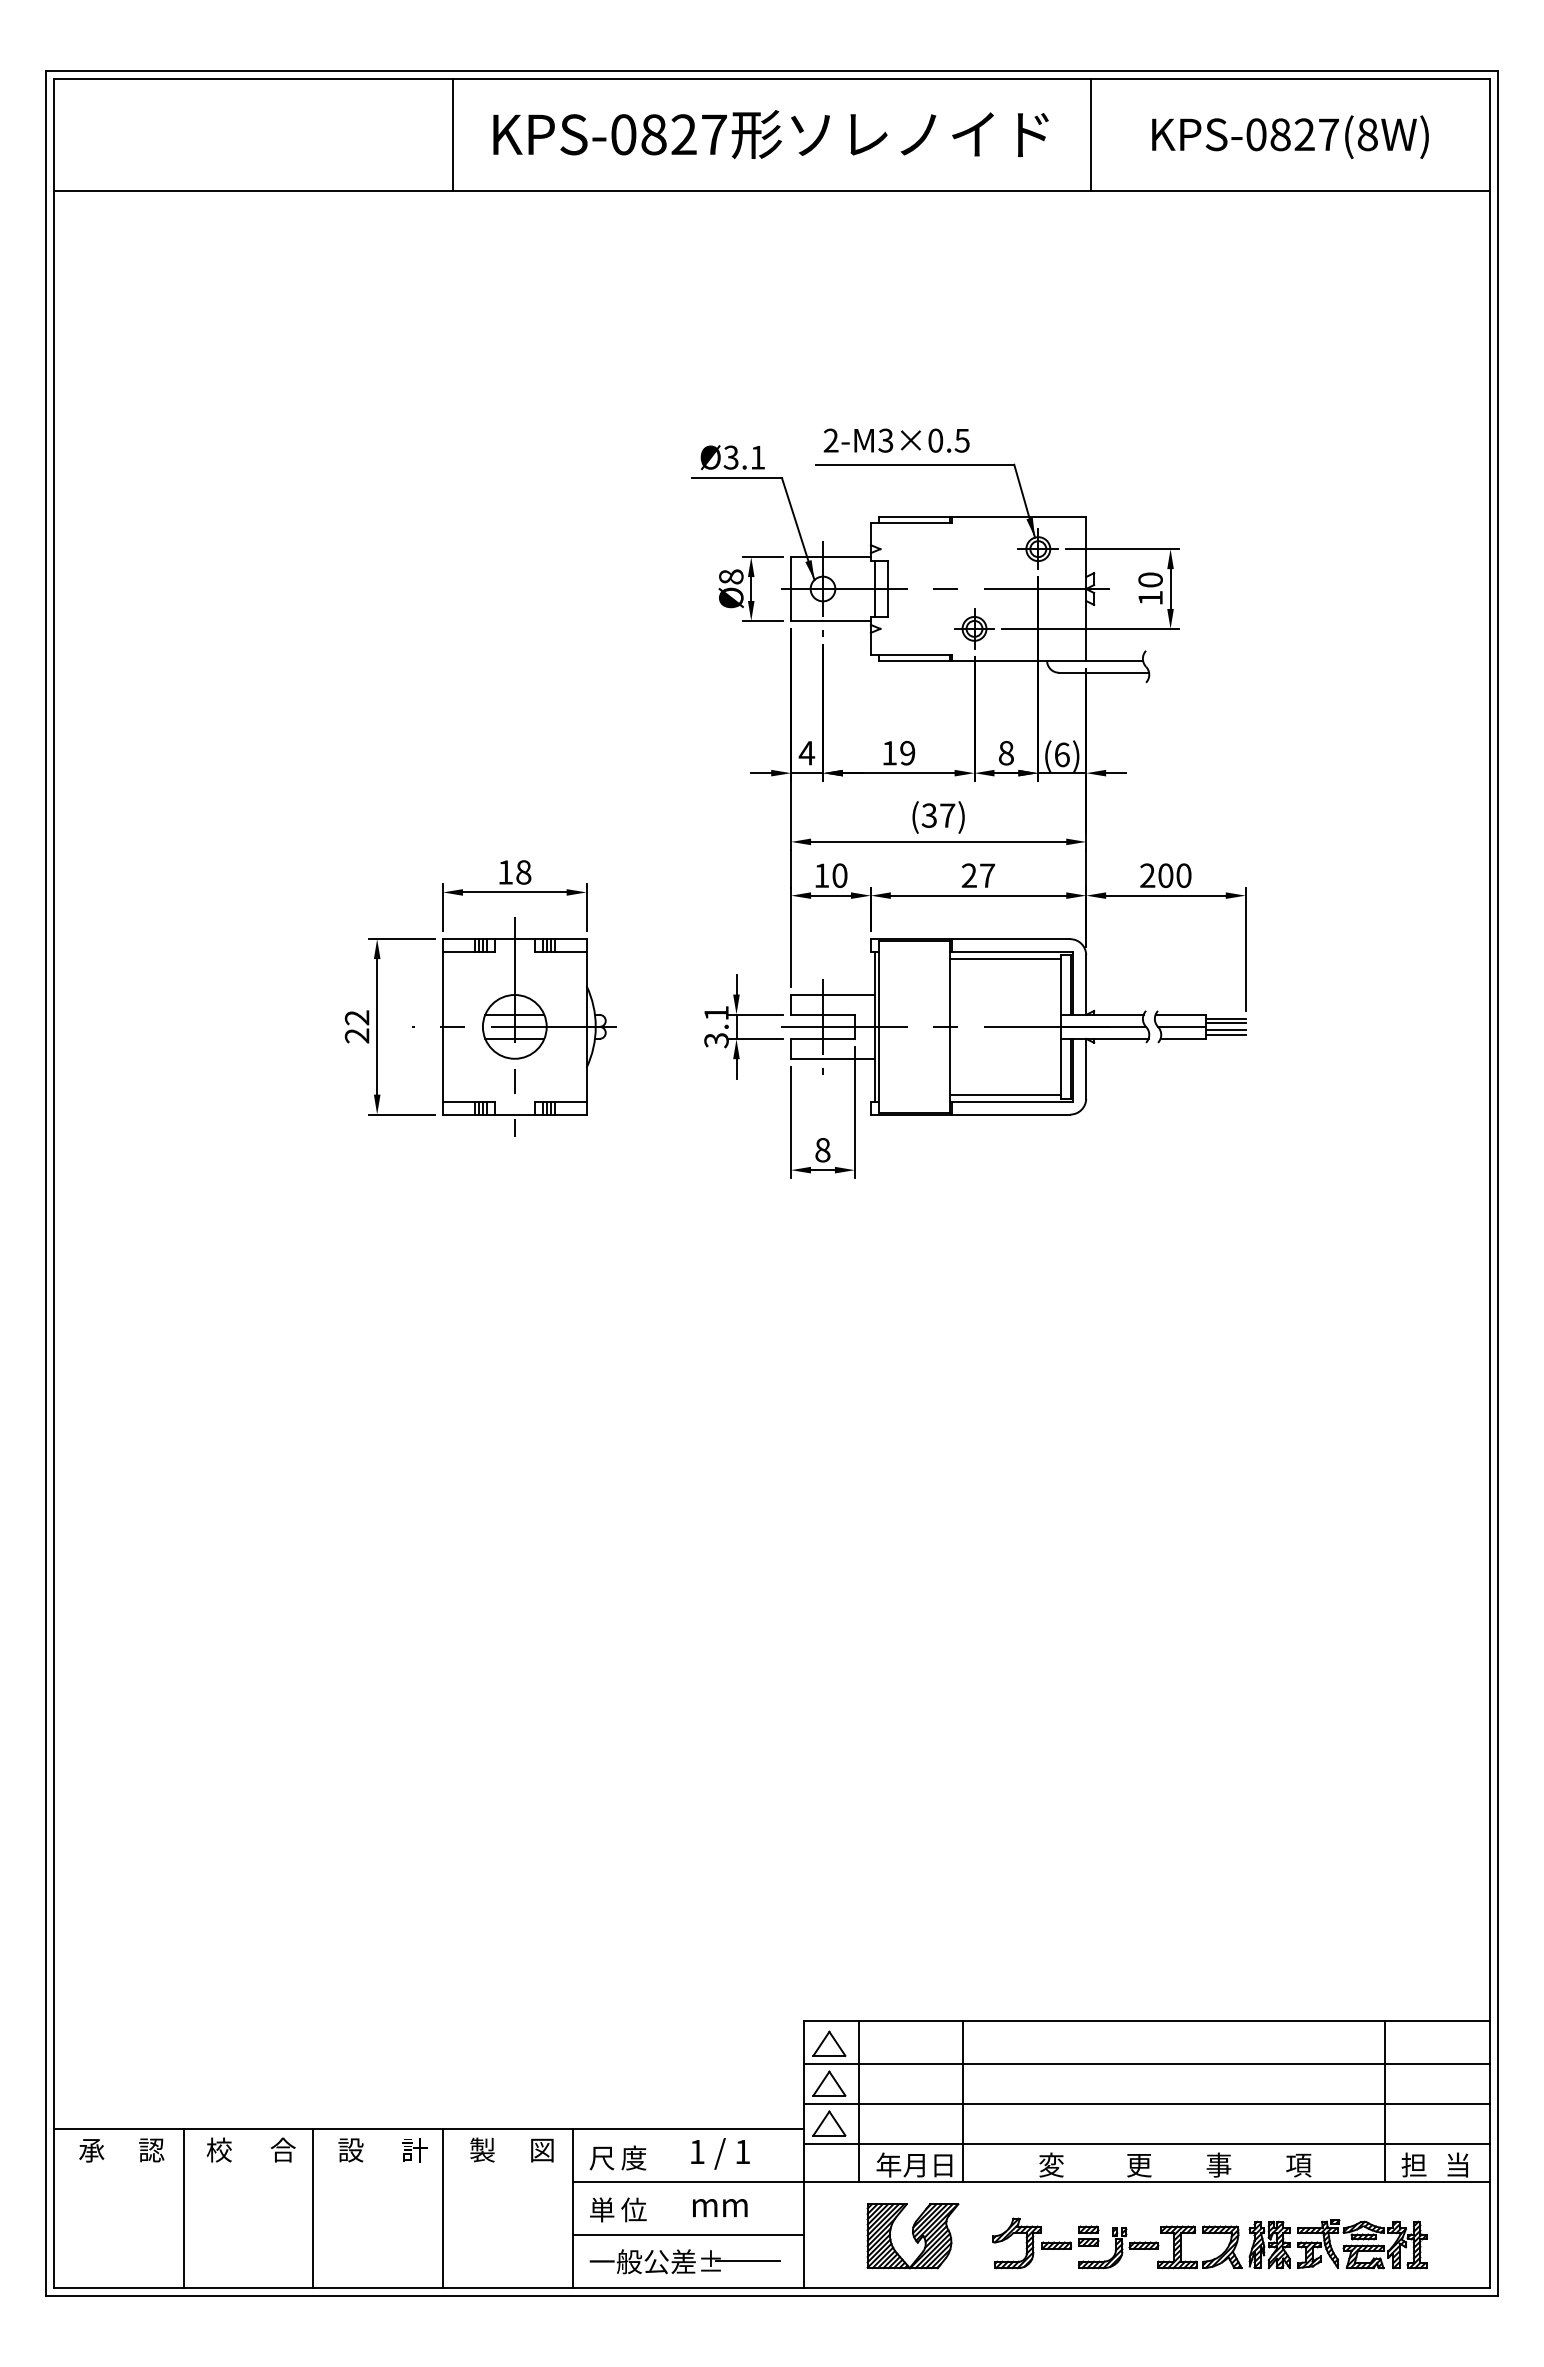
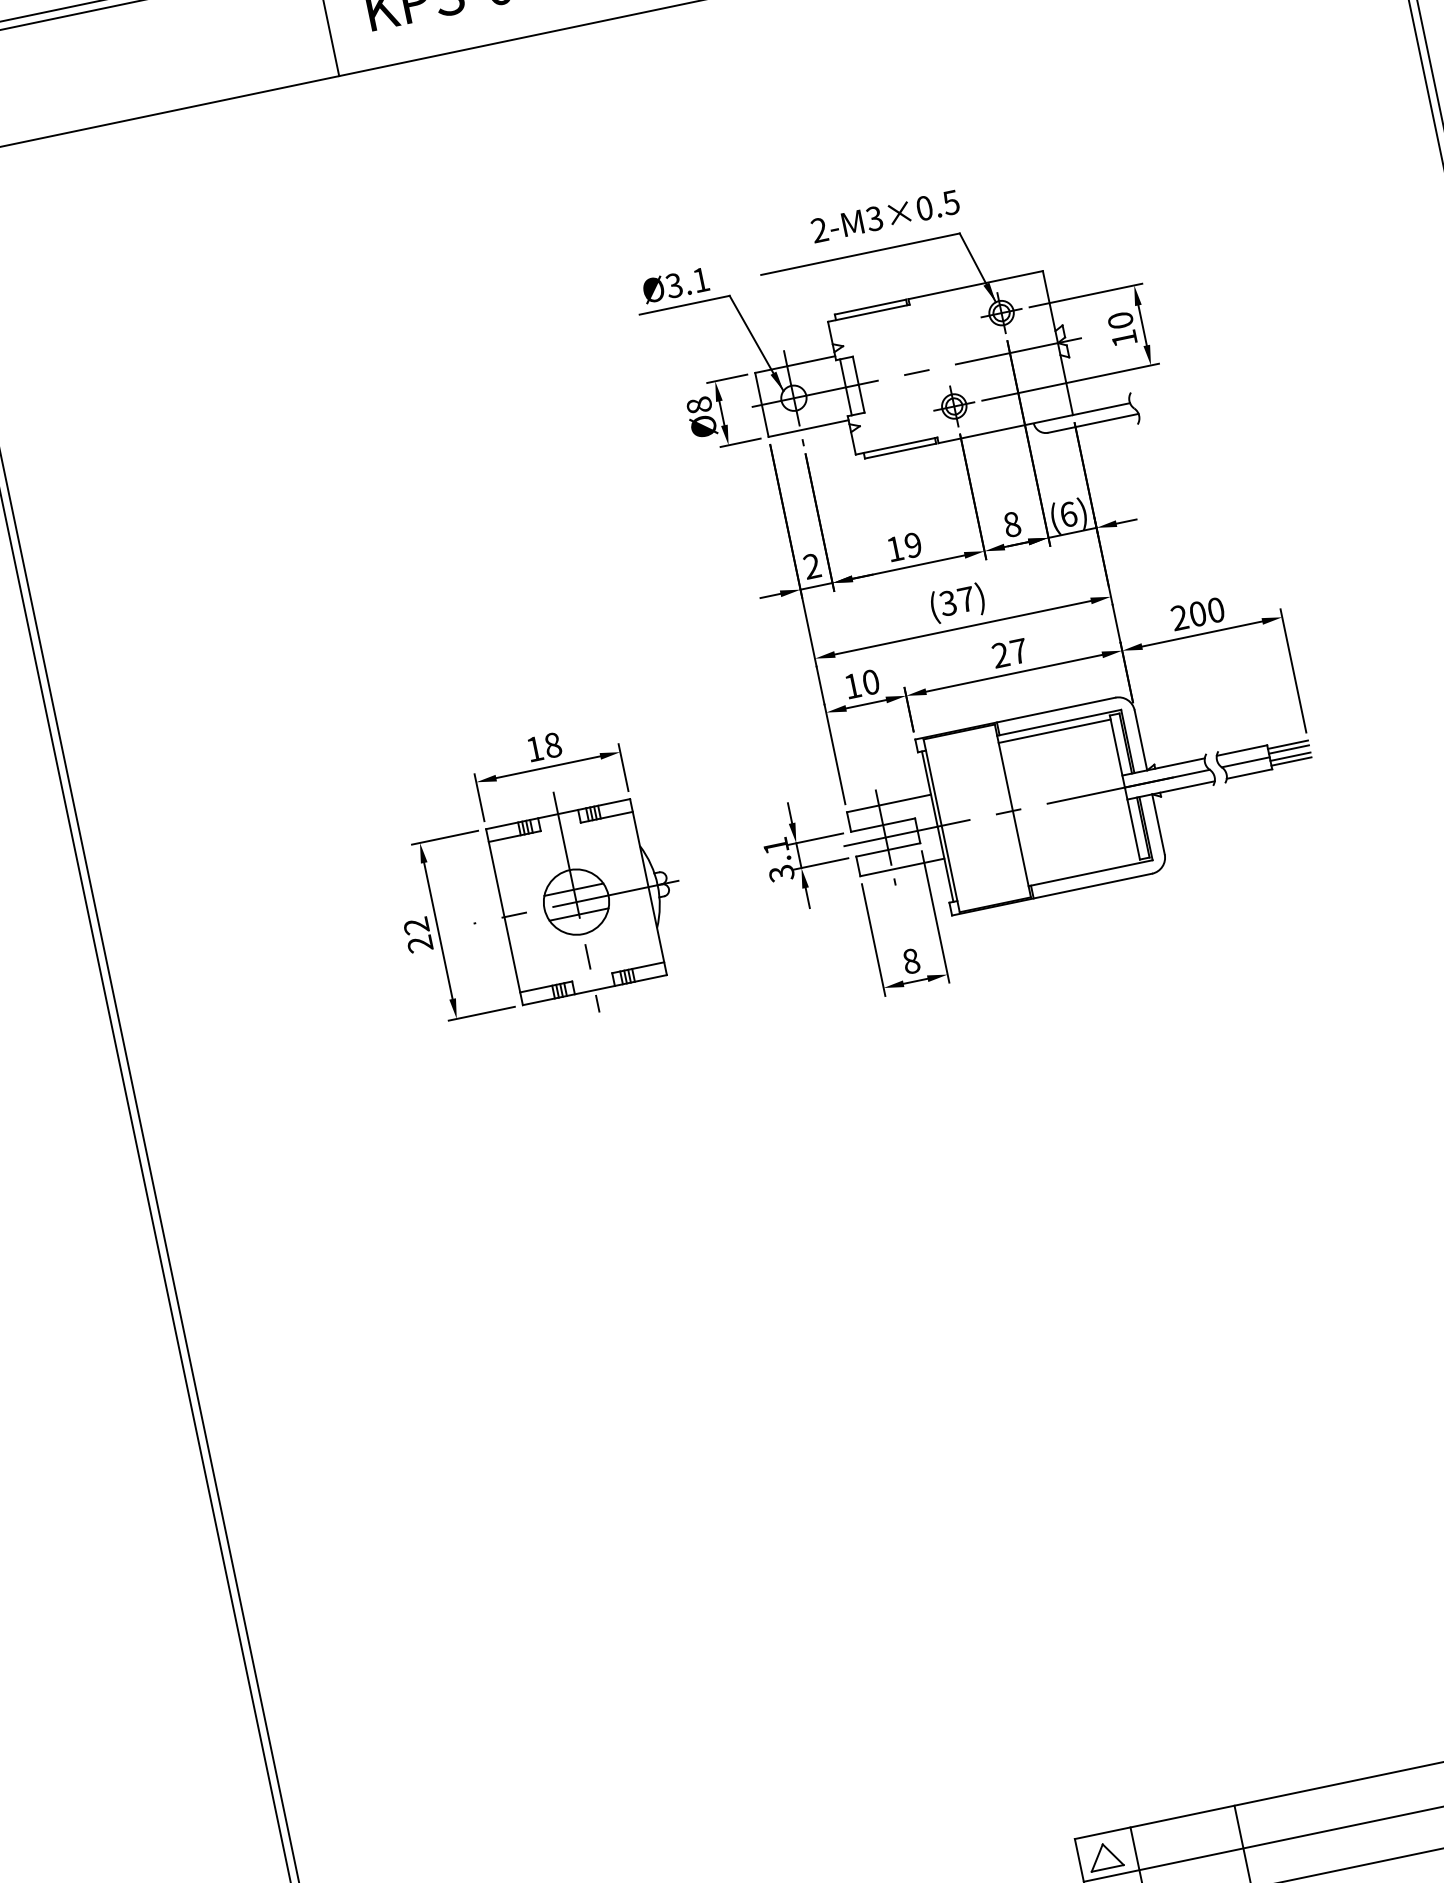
text: (896, 440) -> (885, 216), moved
text: (806, 752) -> (811, 565), 4 -> 2
line: (1005, 1094) -> (1082, 867), removed

